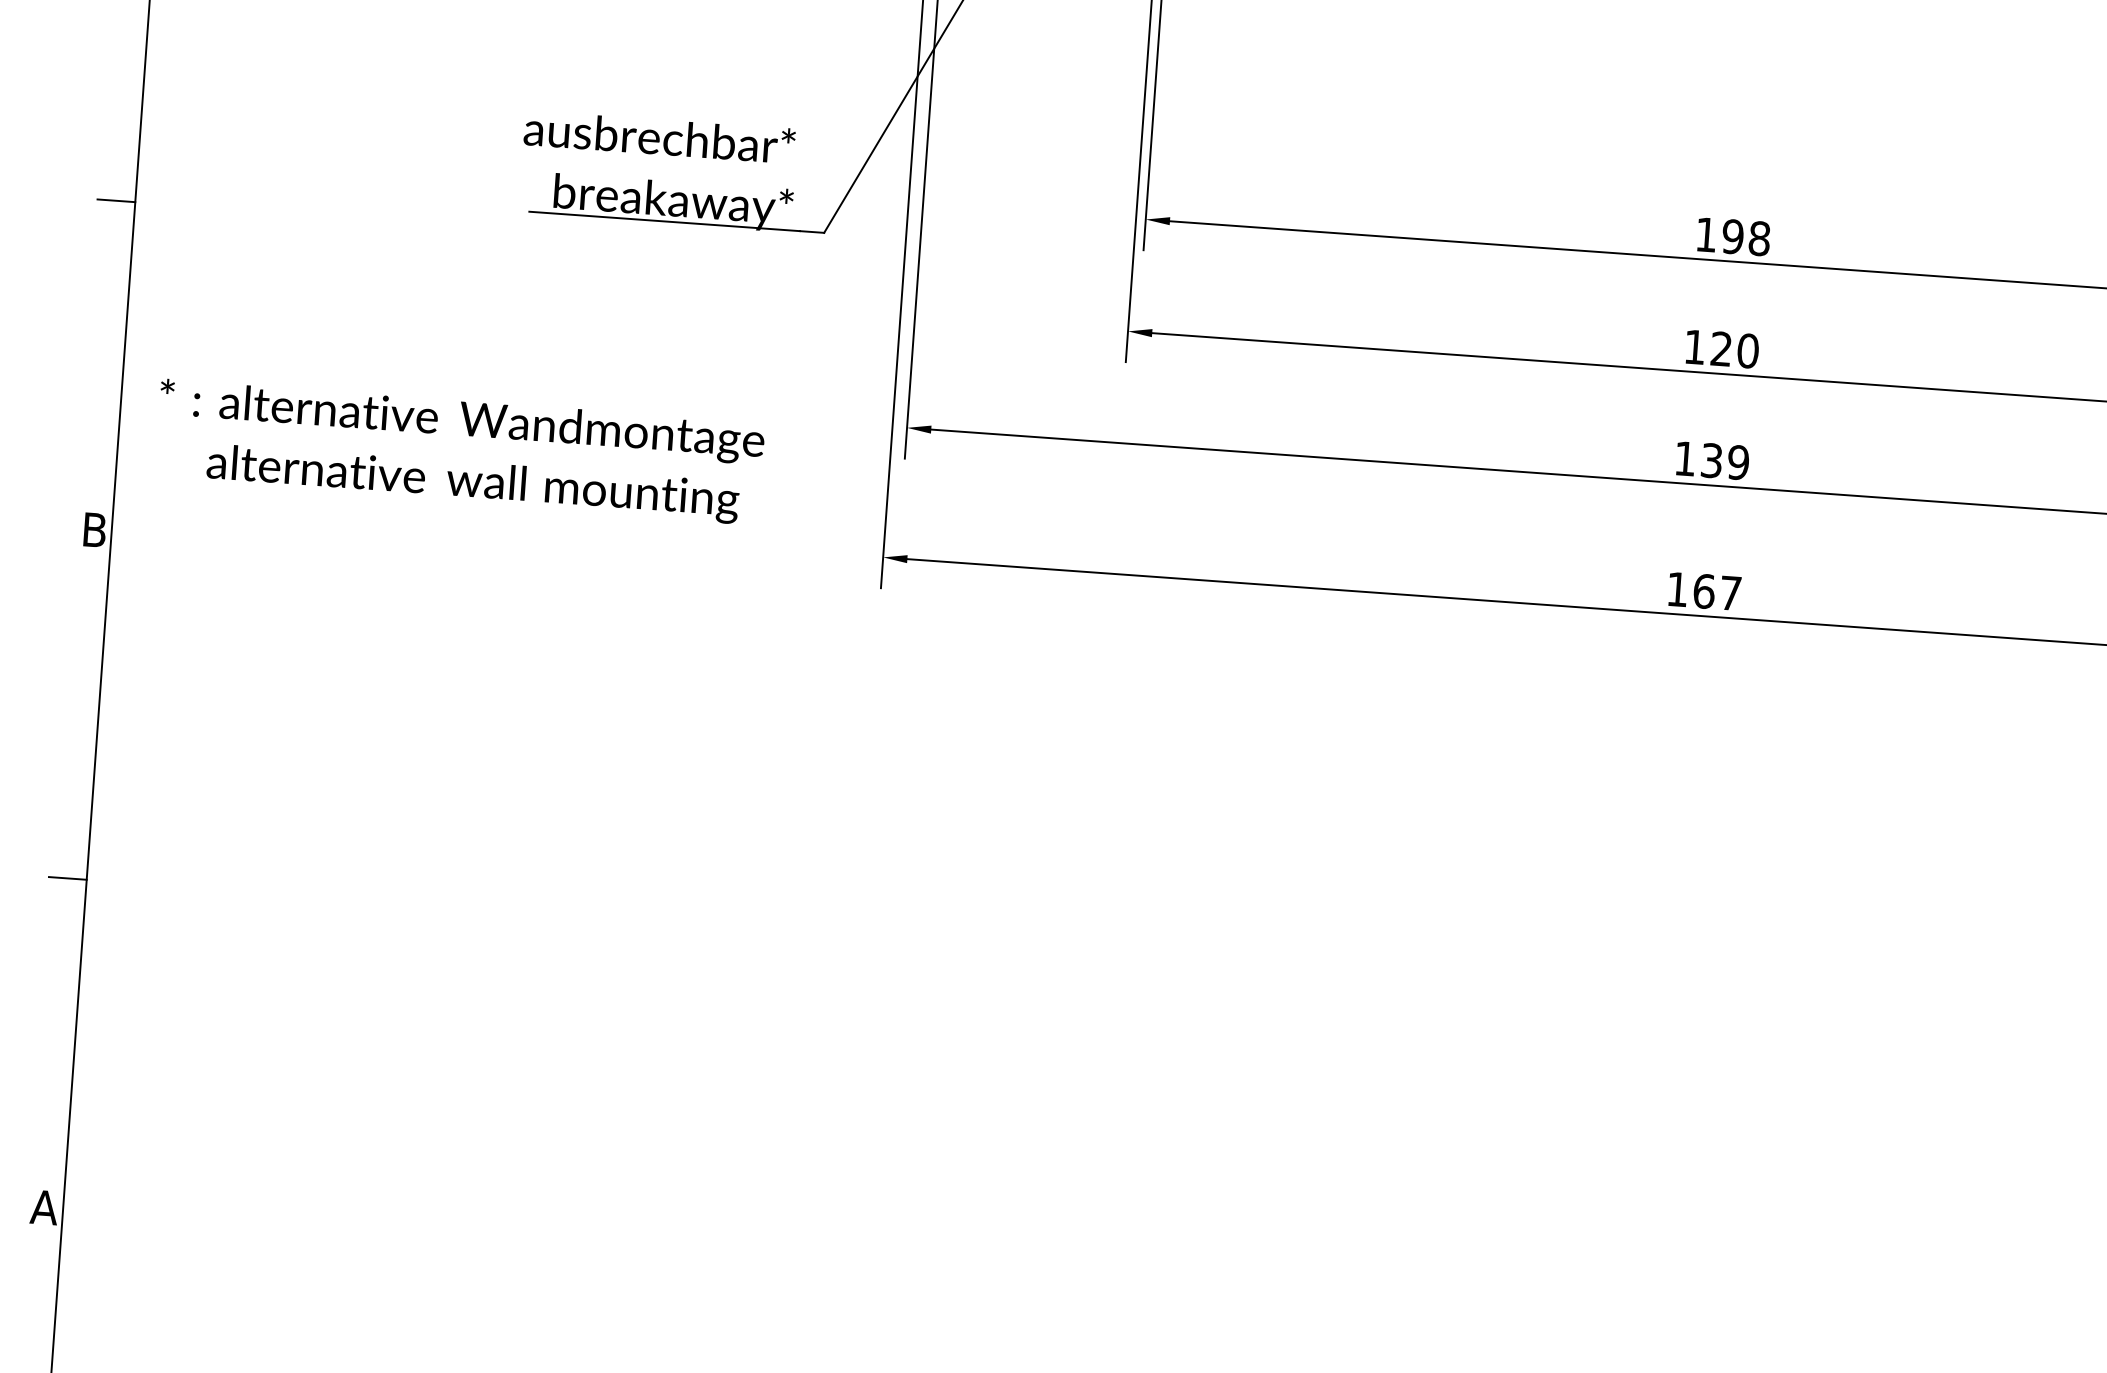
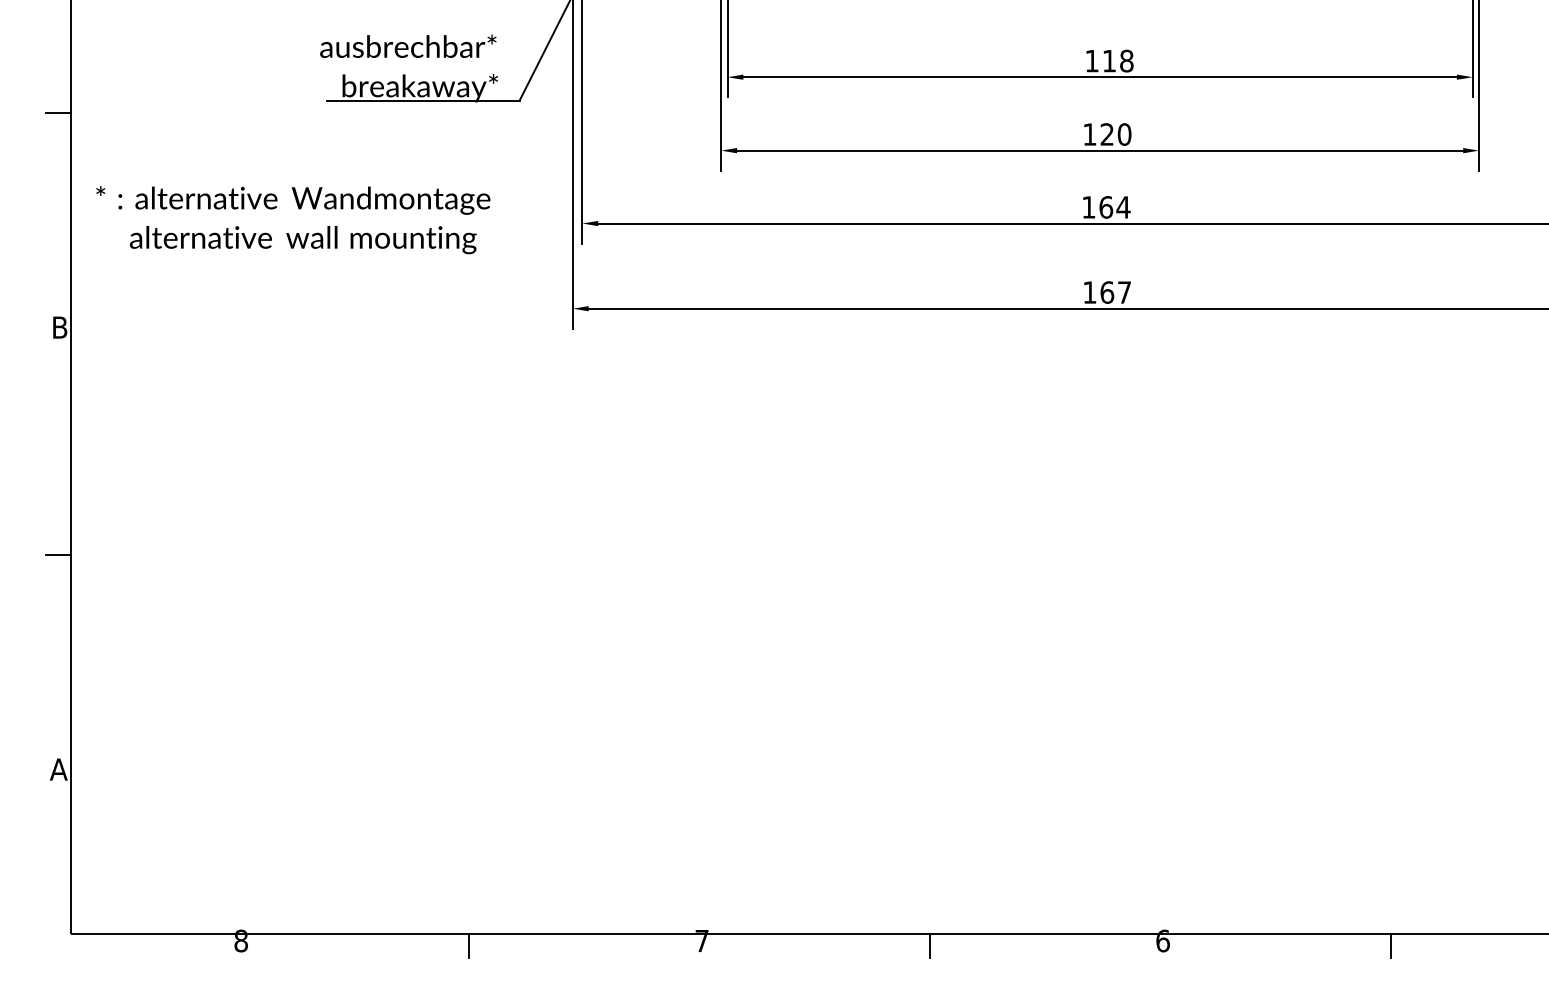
text: (1733, 235) -> (1109, 60), 198 -> 118
text: (460, 452) -> (293, 220), moved
text: (1724, 461) -> (1114, 207), 139 -> 164

